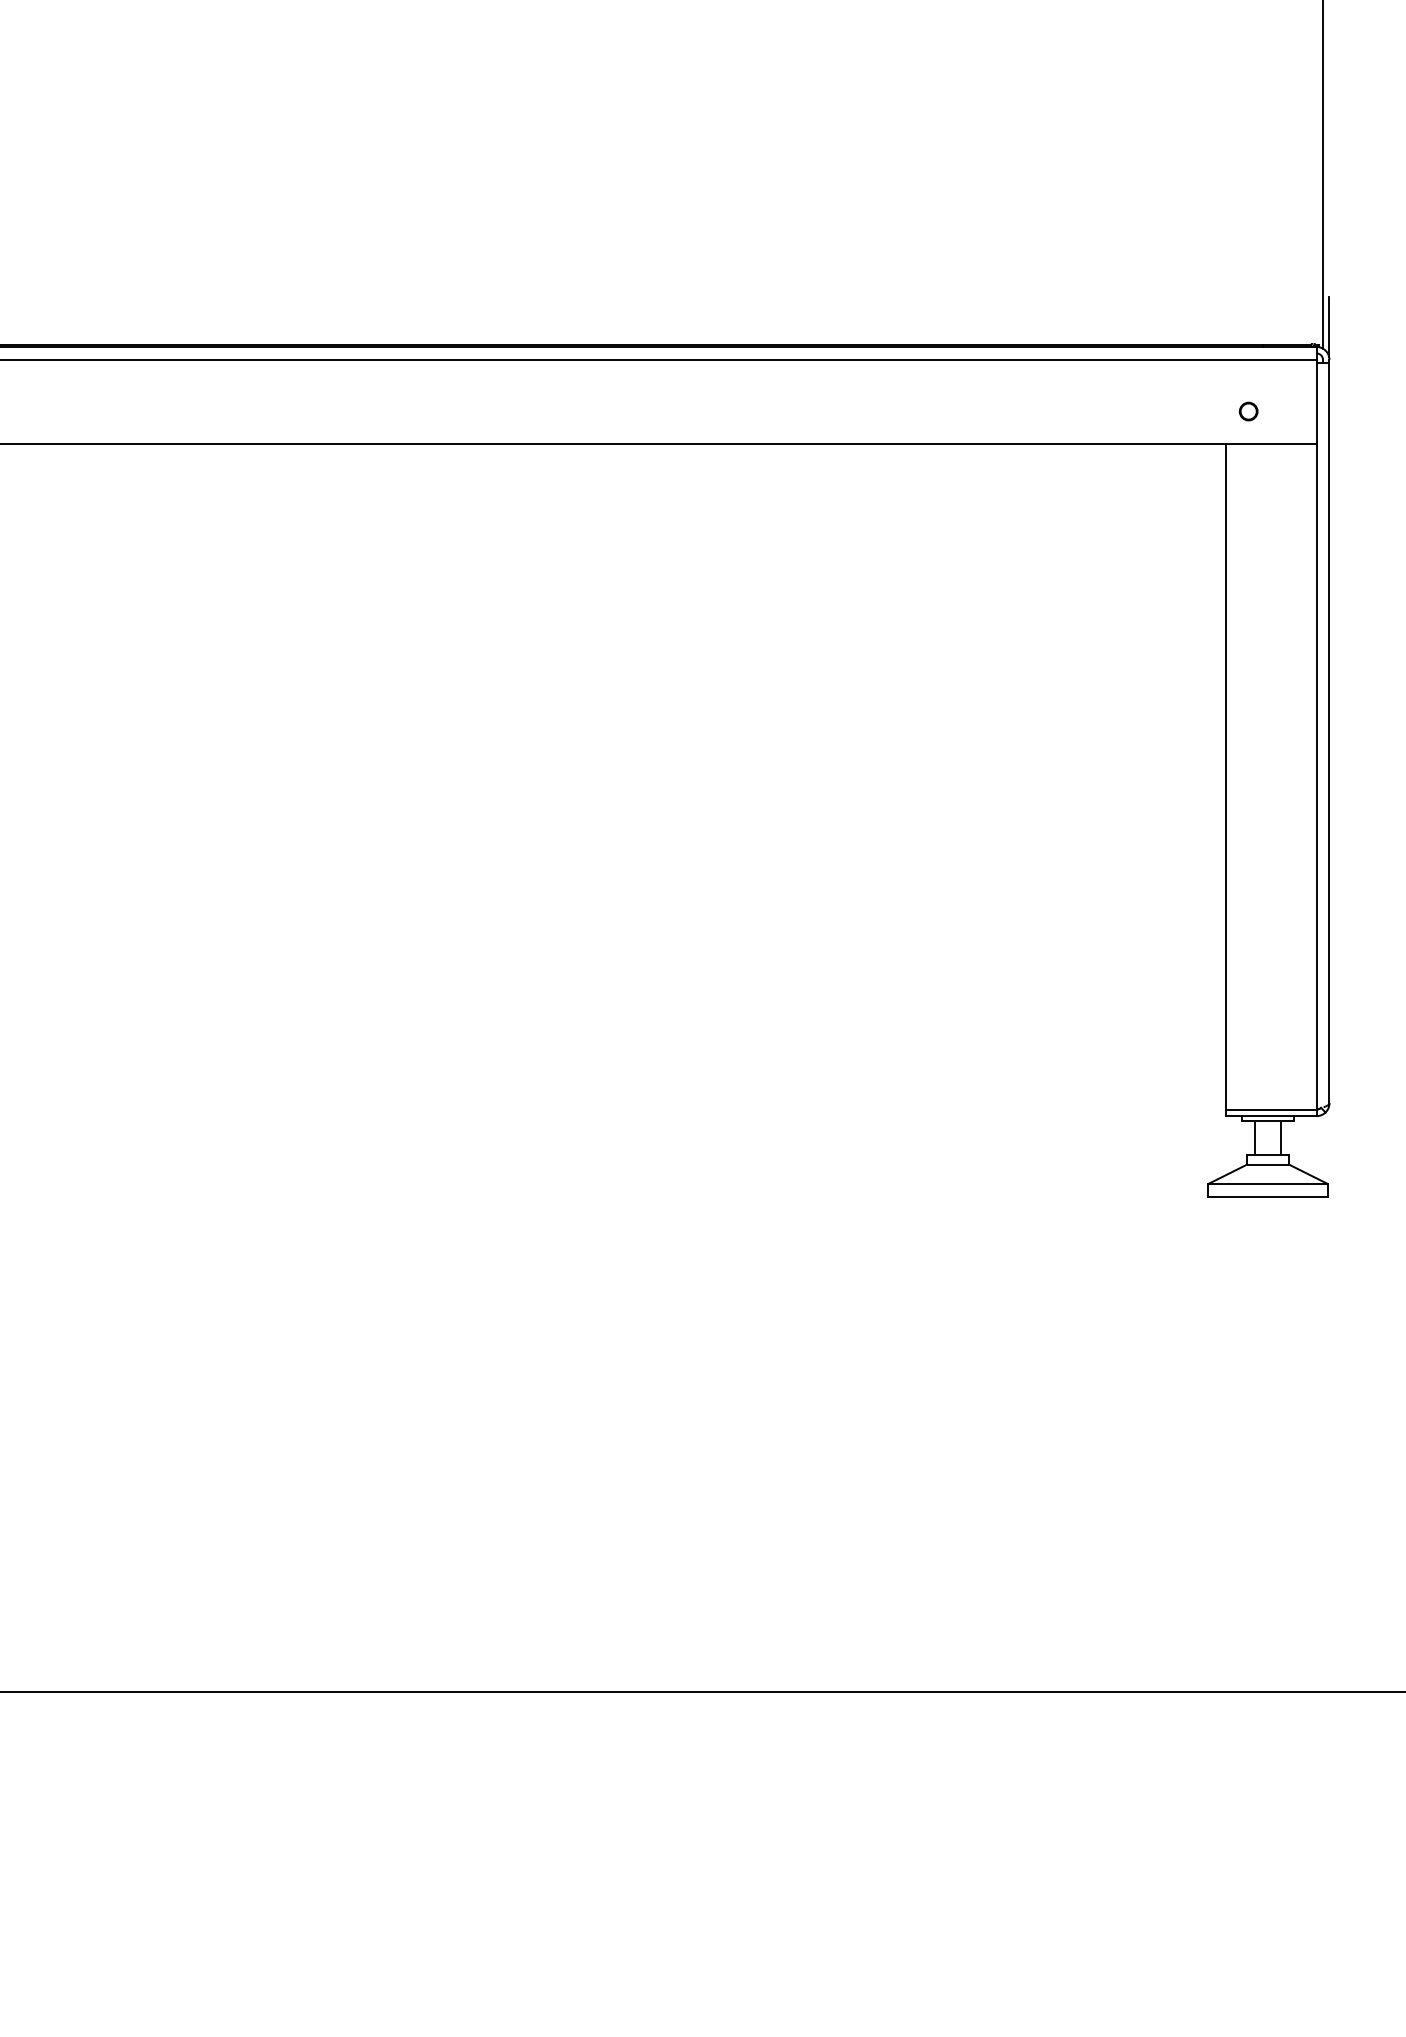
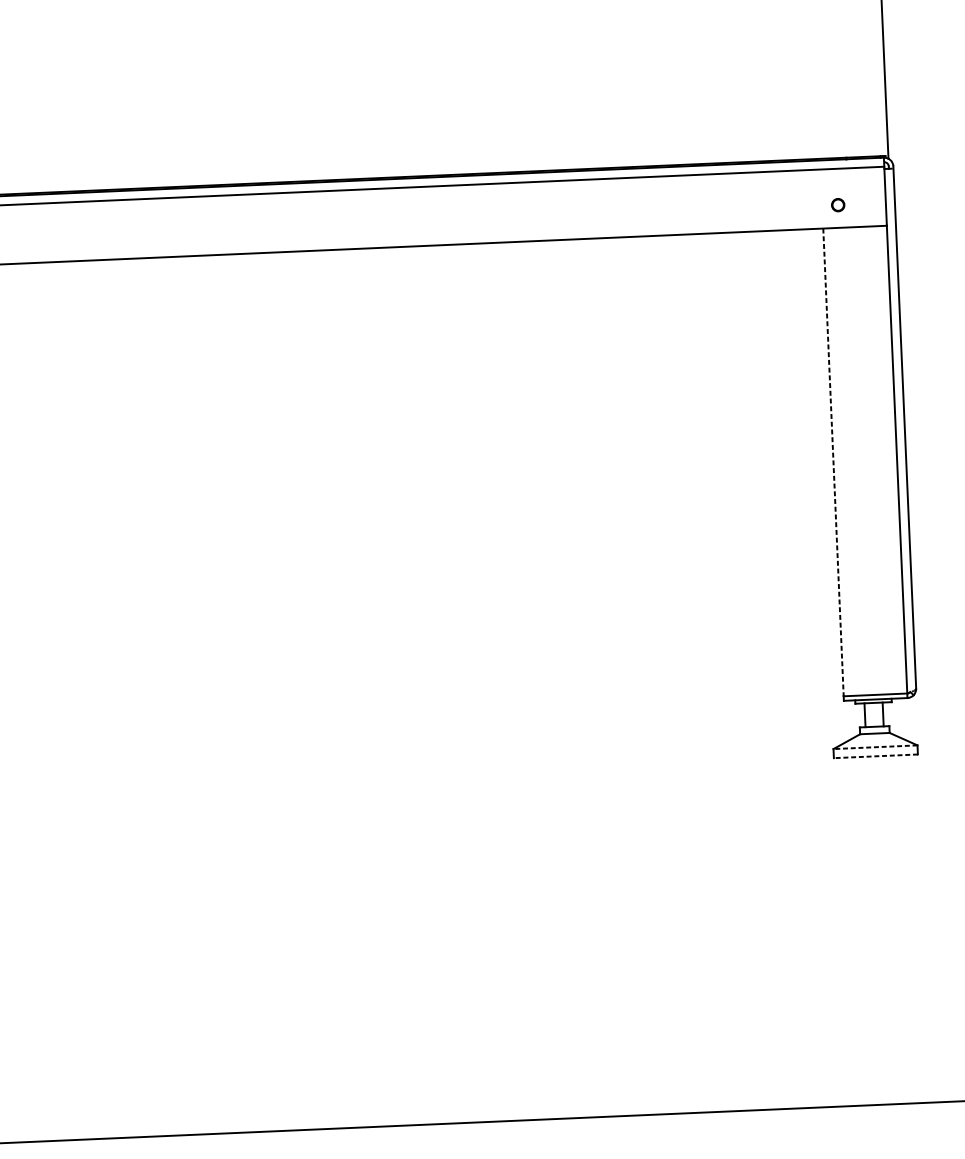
line: (1329, 326) -> (892, 142), removed
line: (1226, 776) -> (833, 462), solid -> dashed
line: (1268, 1184) -> (875, 747), solid -> dashed
line: (1268, 1196) -> (876, 755), solid -> dashed

